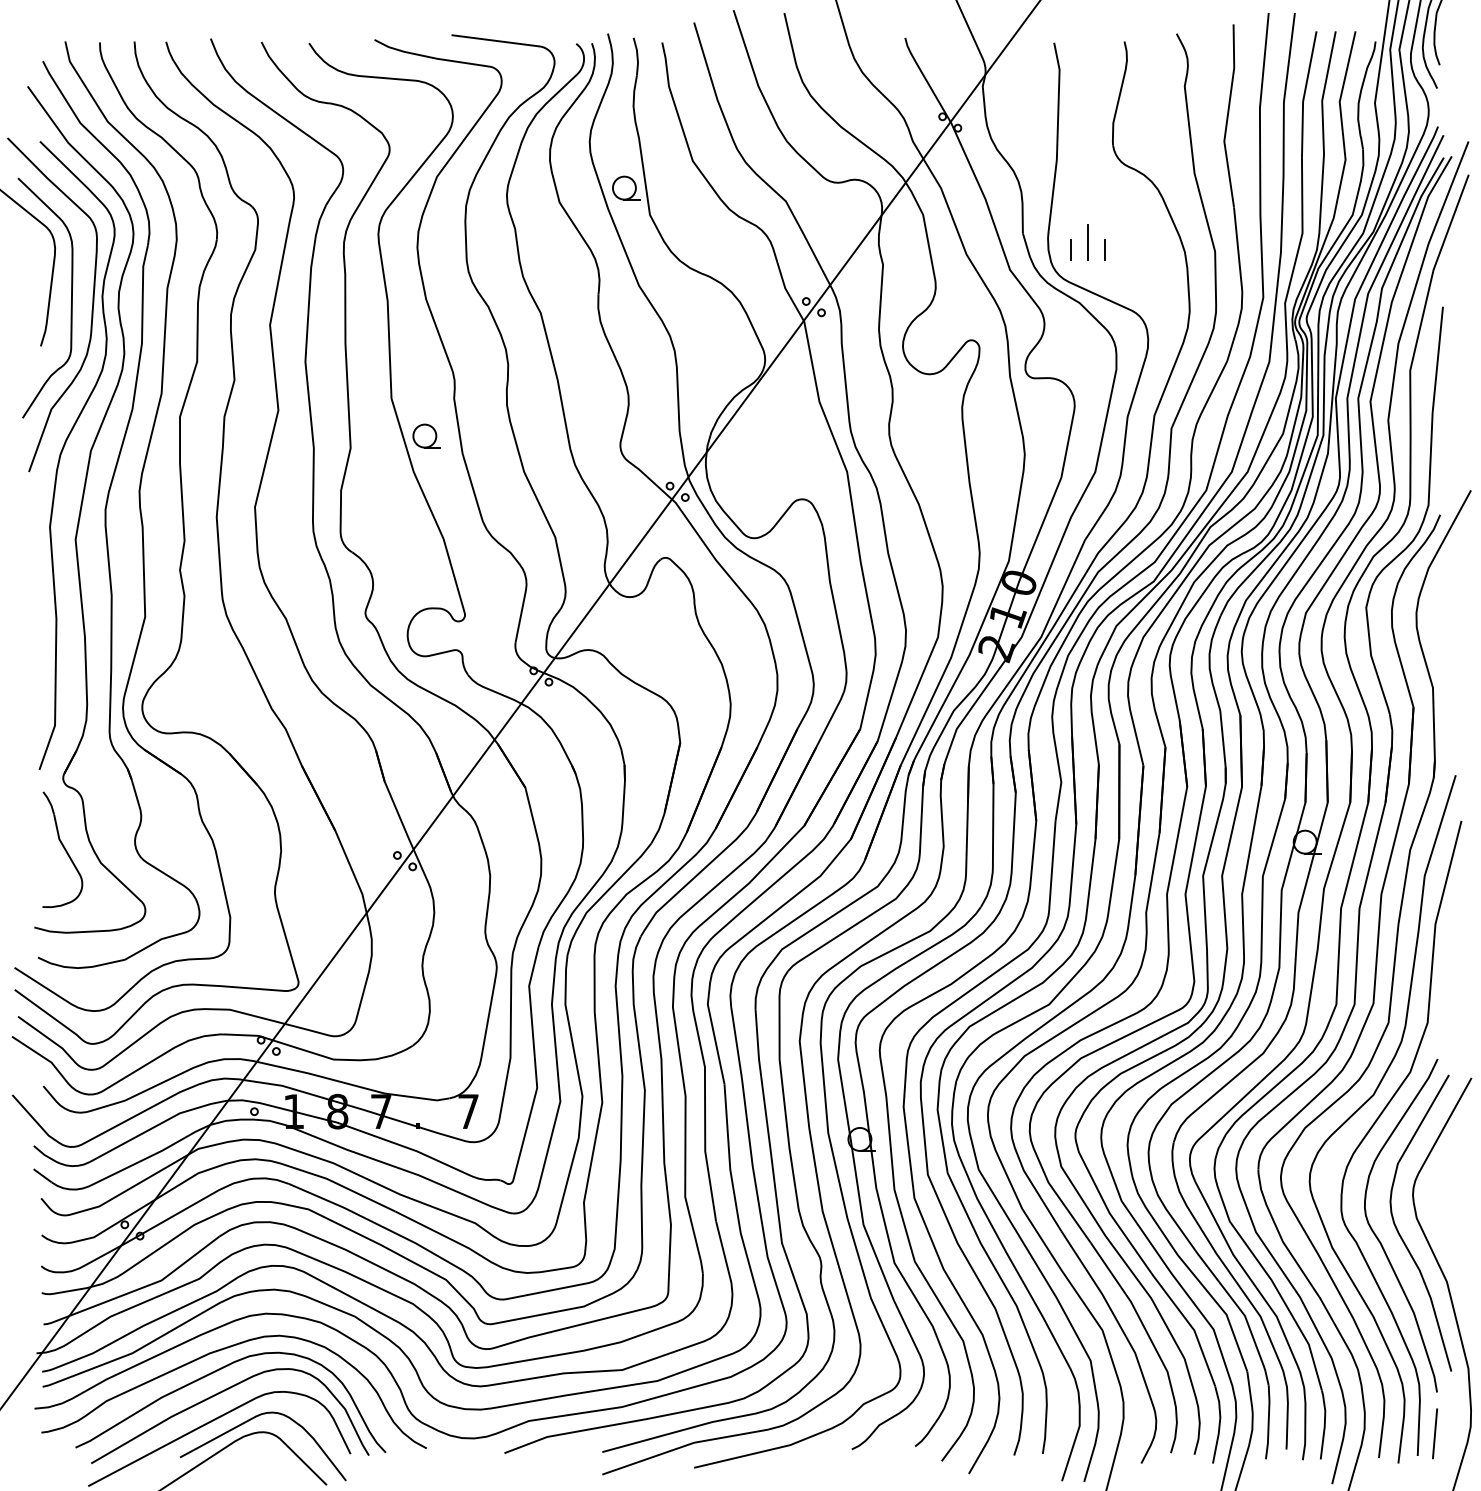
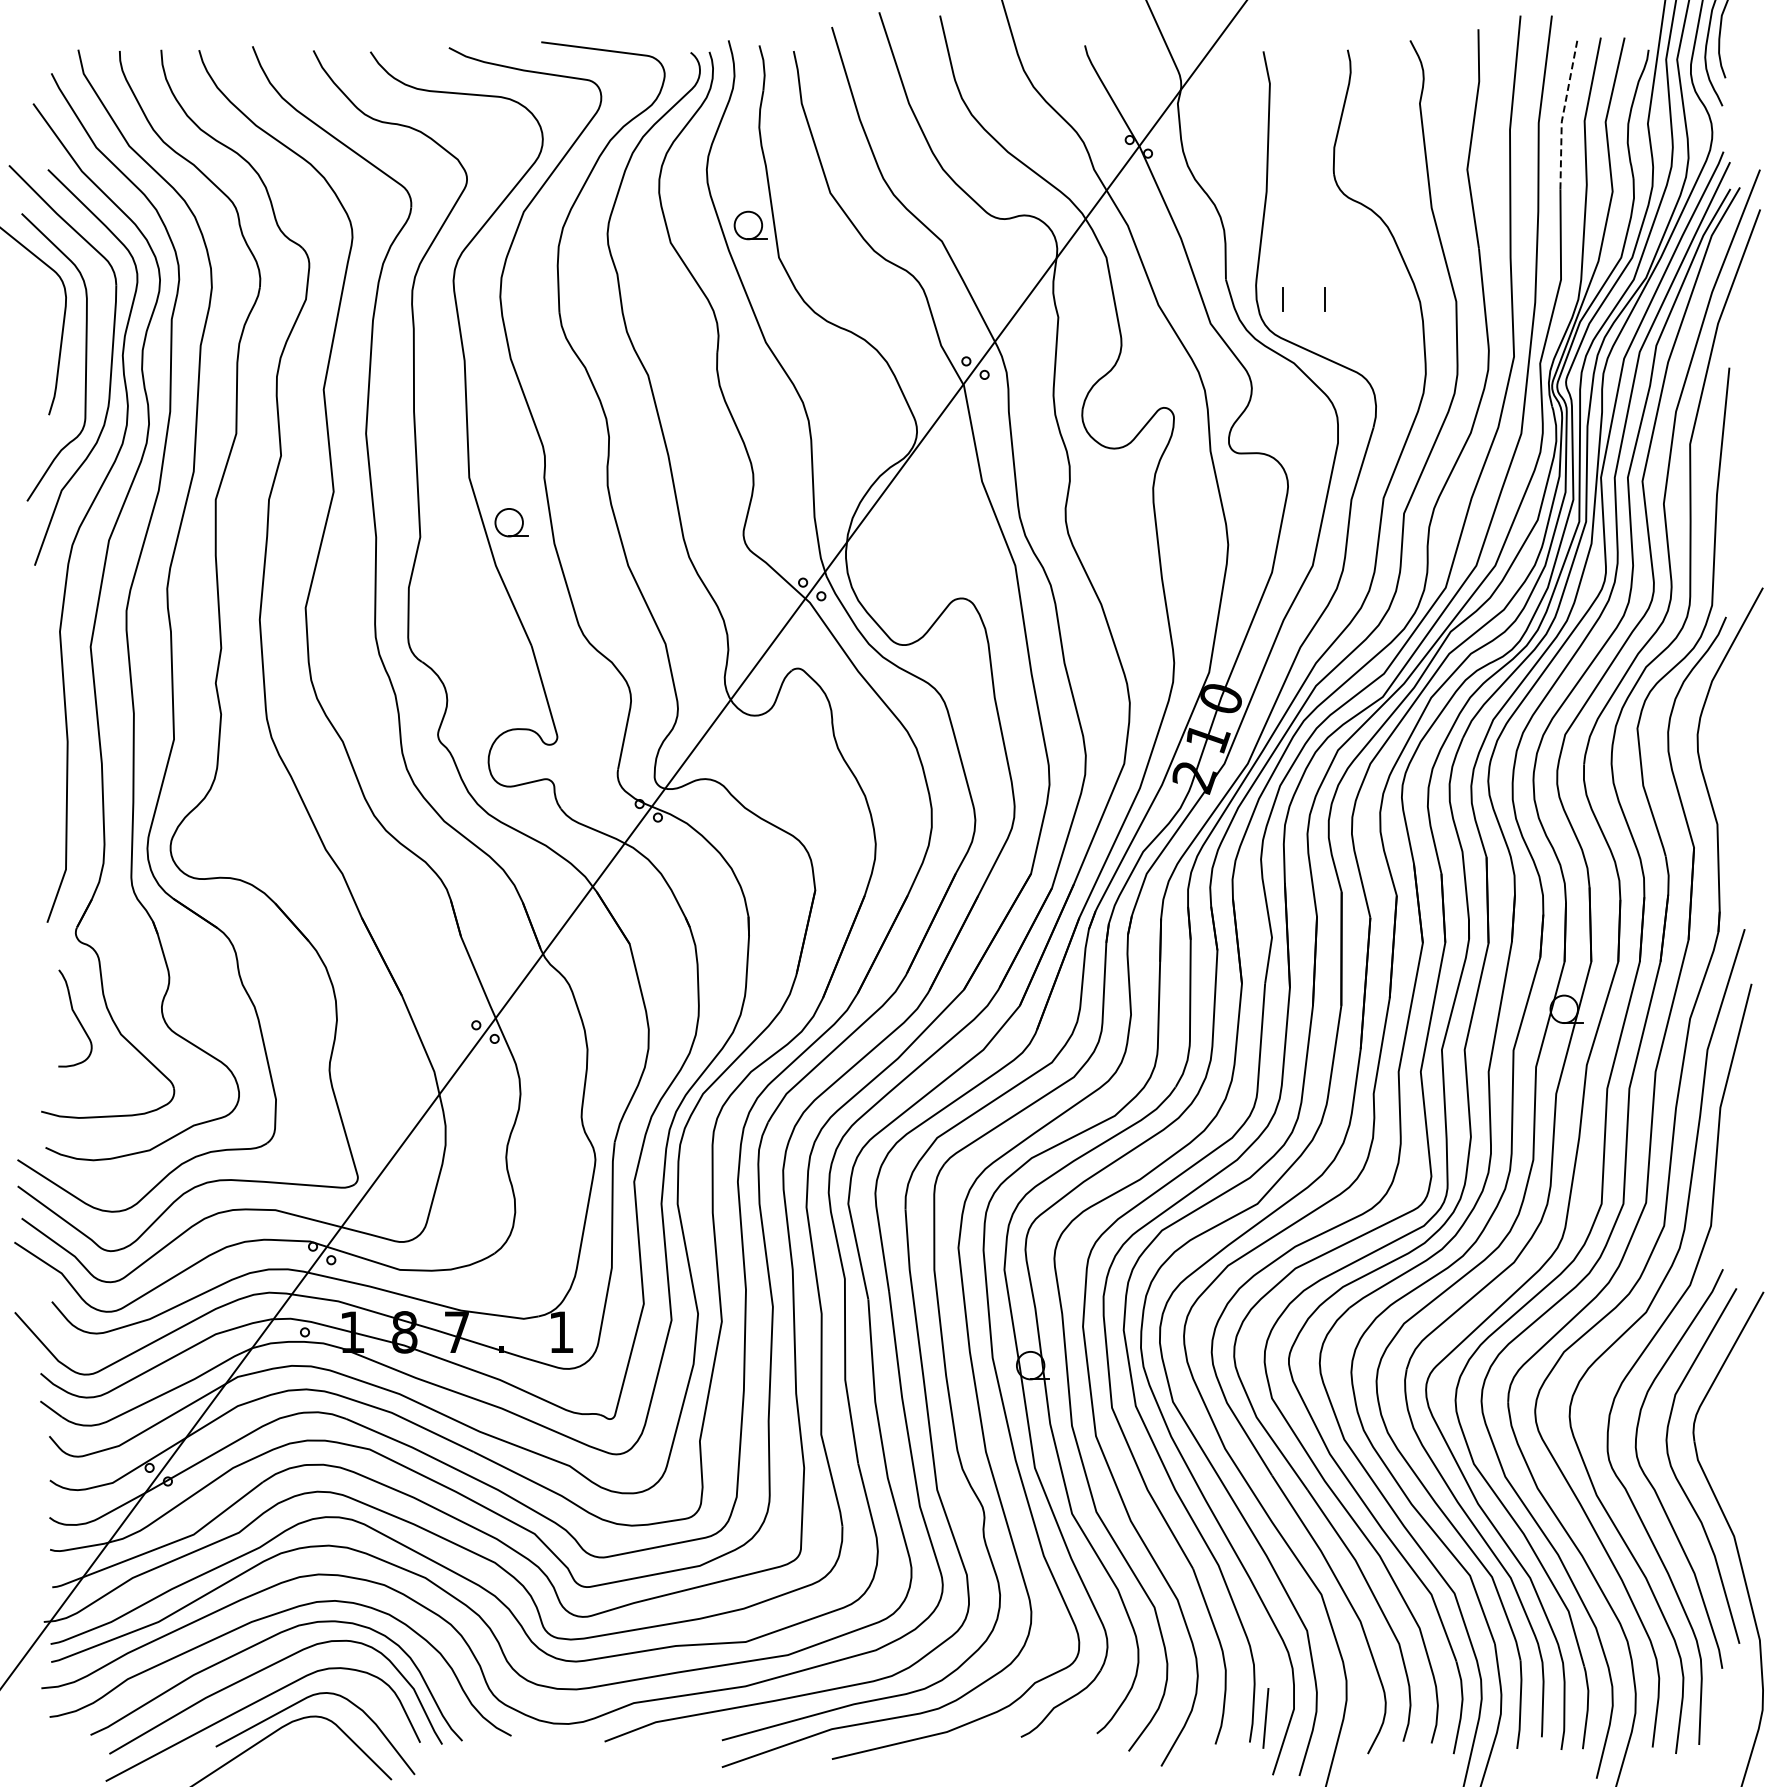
line: (1304, 94) -> (1563, 113), solid -> dashed
line: (1087, 242) -> (1303, 290), removed
part: (62, 849) -> (75, 1018), size x0.7
text: (468, 1110) -> (561, 1331), 7 -> 1
line: (1434, 1433) -> (1265, 1718), moved

